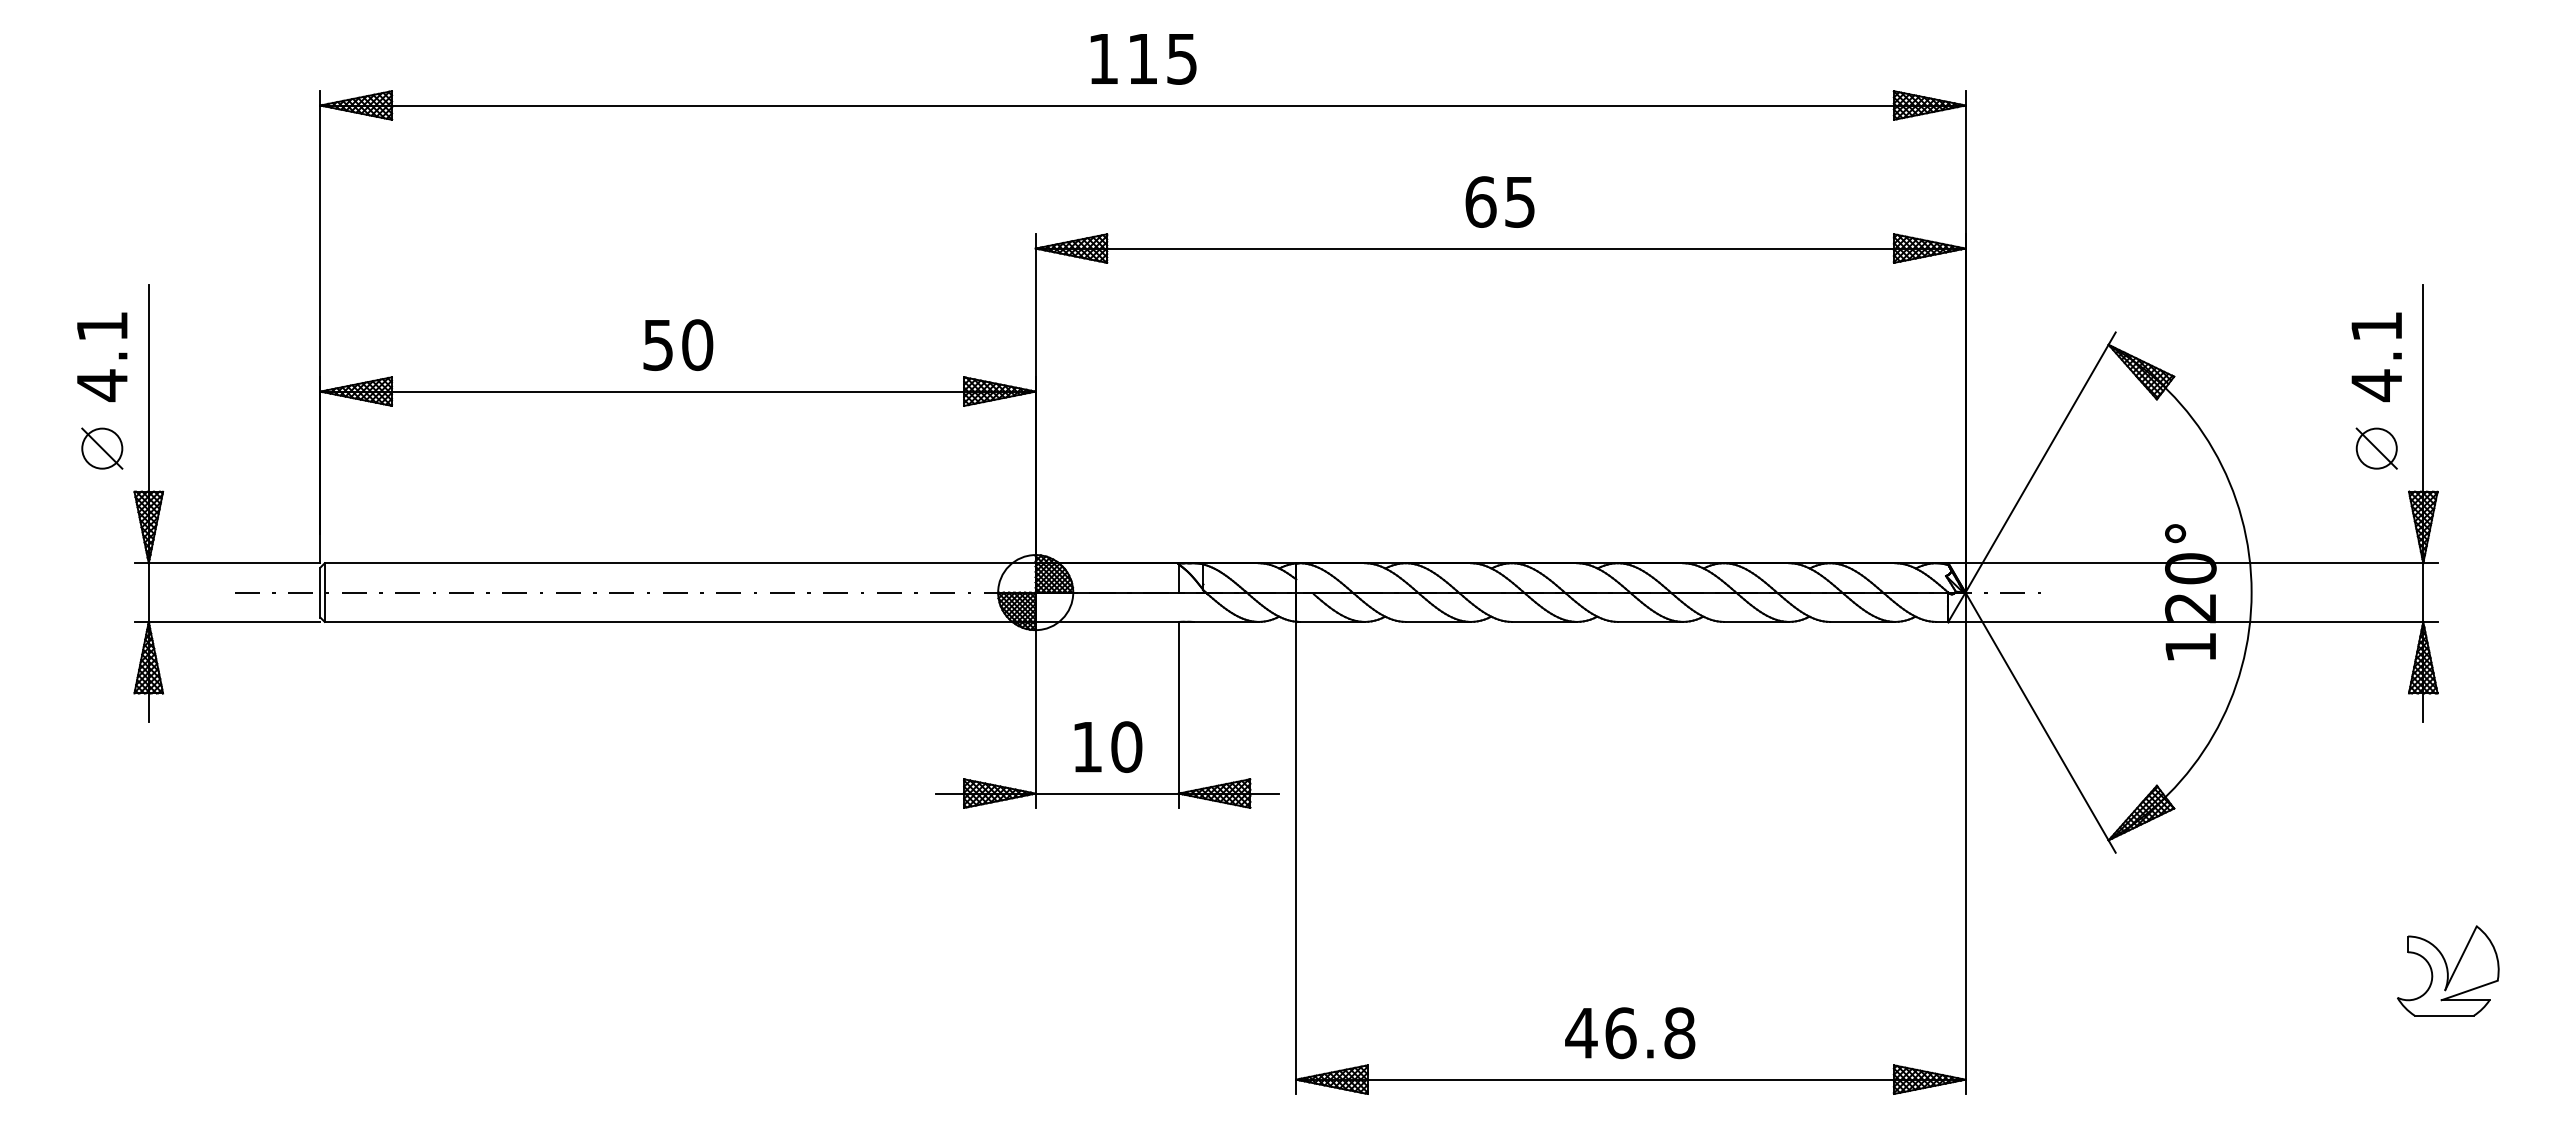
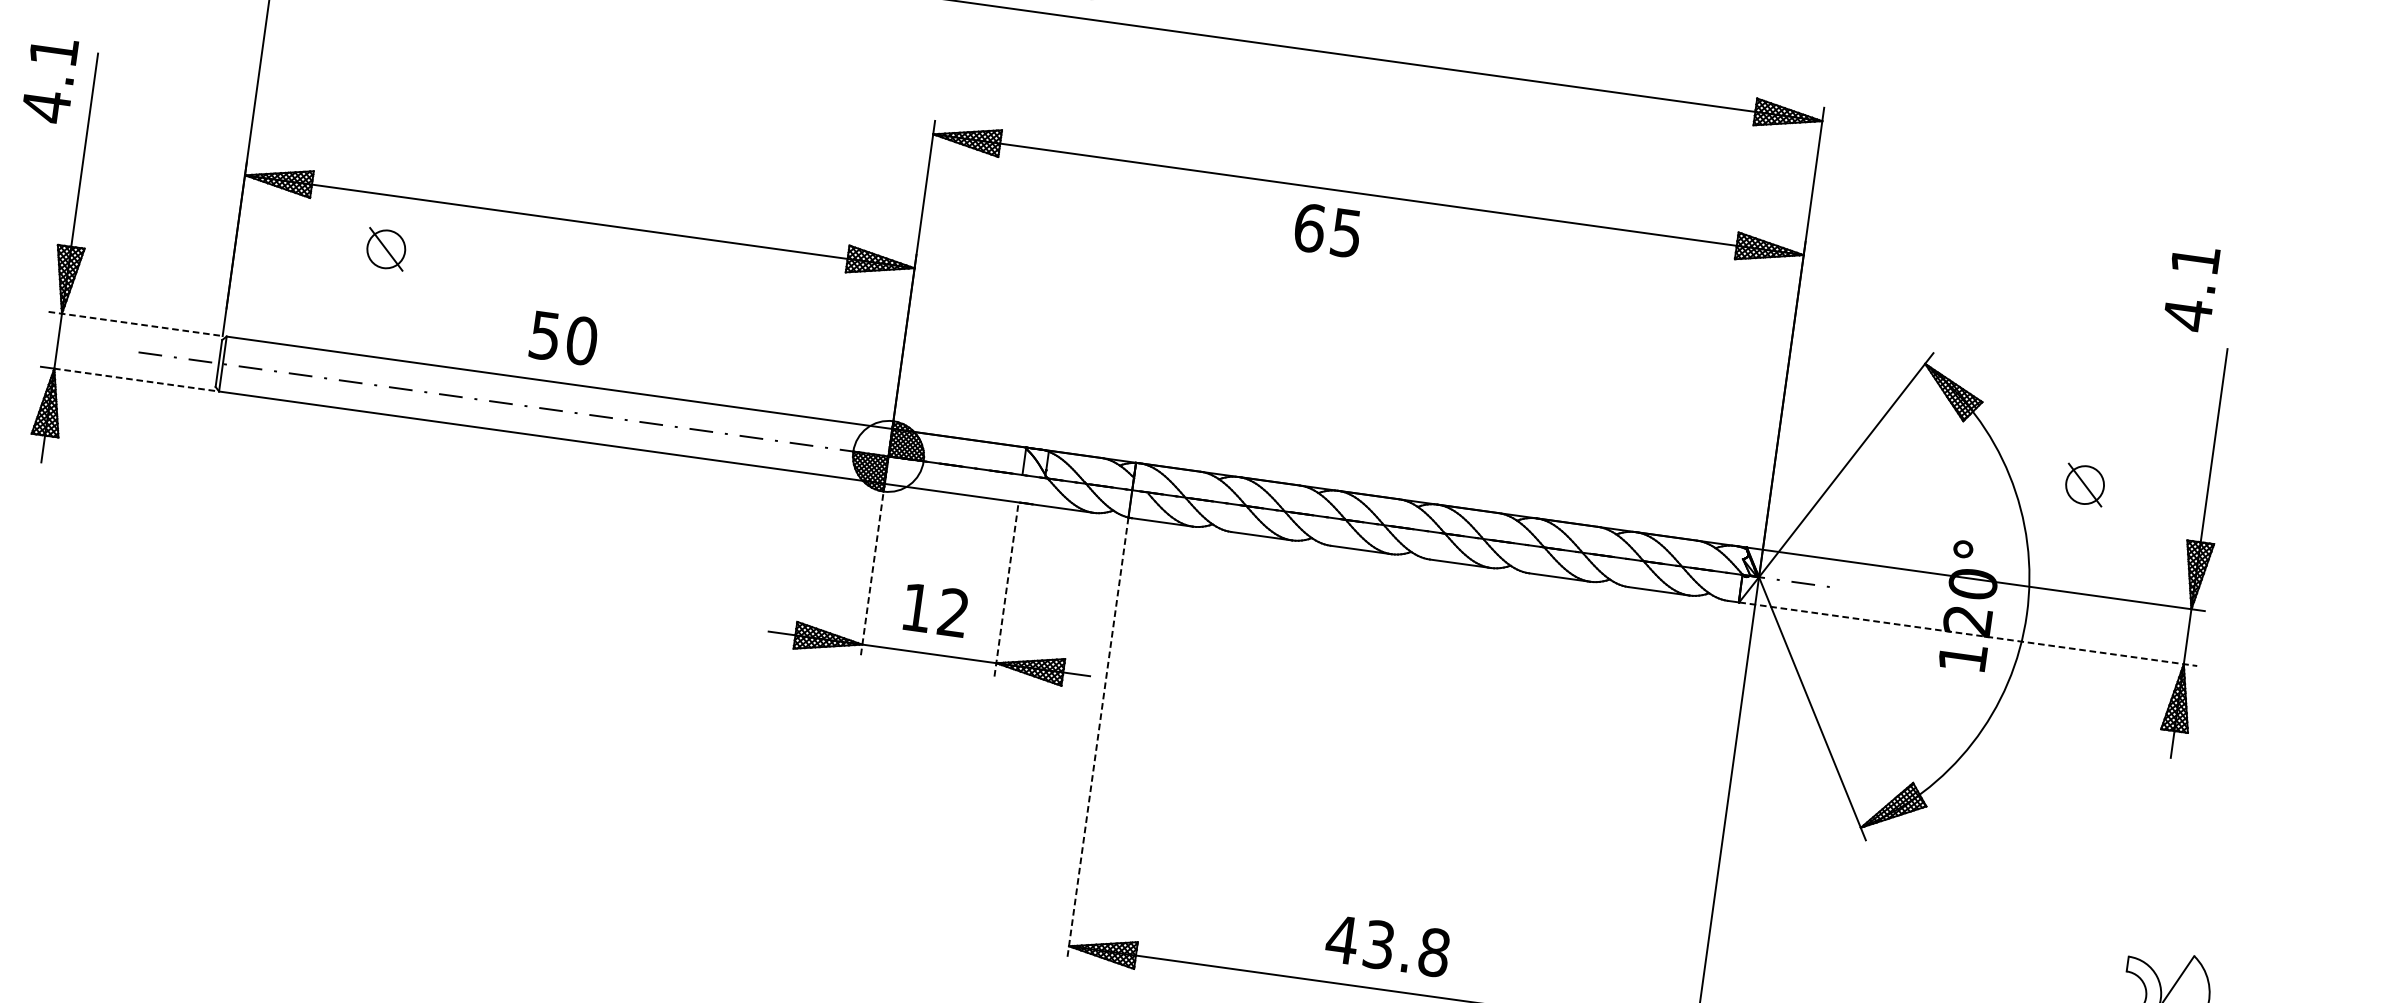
text: (1499, 201) -> (1327, 229), moved
text: (678, 344) -> (564, 337), moved
text: (102, 357) -> (50, 80), moved
text: (2376, 357) -> (2191, 288), moved
part: (102, 448) -> (386, 249), moved
part: (2376, 448) -> (2084, 484), moved
line: (227, 563) -> (135, 324), solid -> dashed
line: (234, 621) -> (134, 379), solid -> dashed
line: (2193, 621) -> (1968, 633), solid -> dashed
line: (1035, 714) -> (872, 570), solid -> dashed
line: (1178, 714) -> (1006, 589), solid -> dashed
text: (1126, 746) -> (953, 612), 10 -> 12
line: (1296, 858) -> (1098, 739), solid -> dashed
text: (1620, 1033) -> (1378, 945), 46.8 -> 43.8

